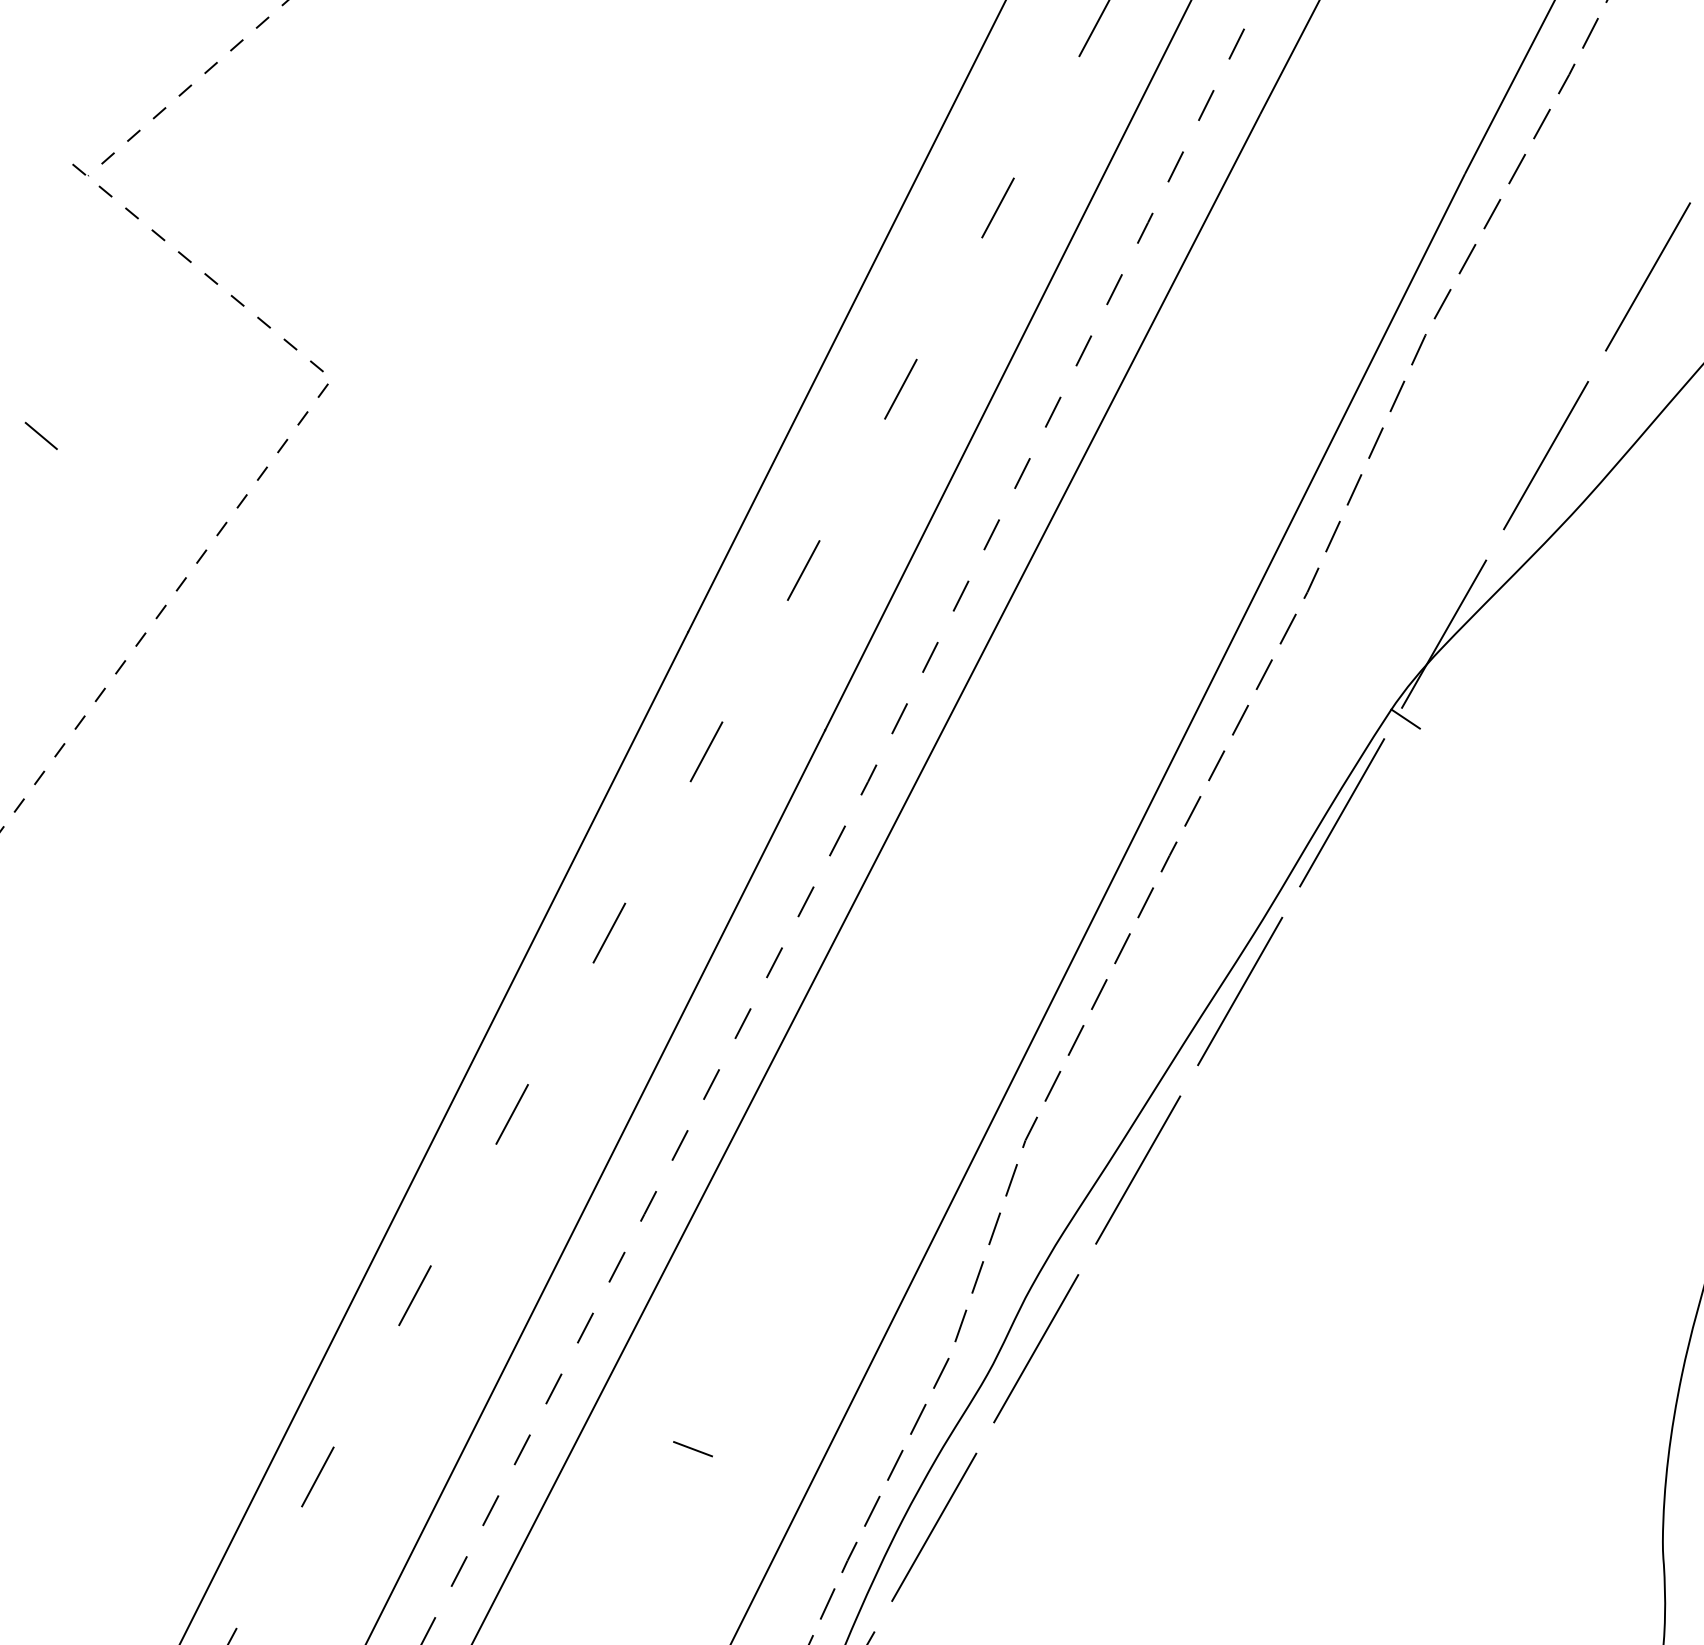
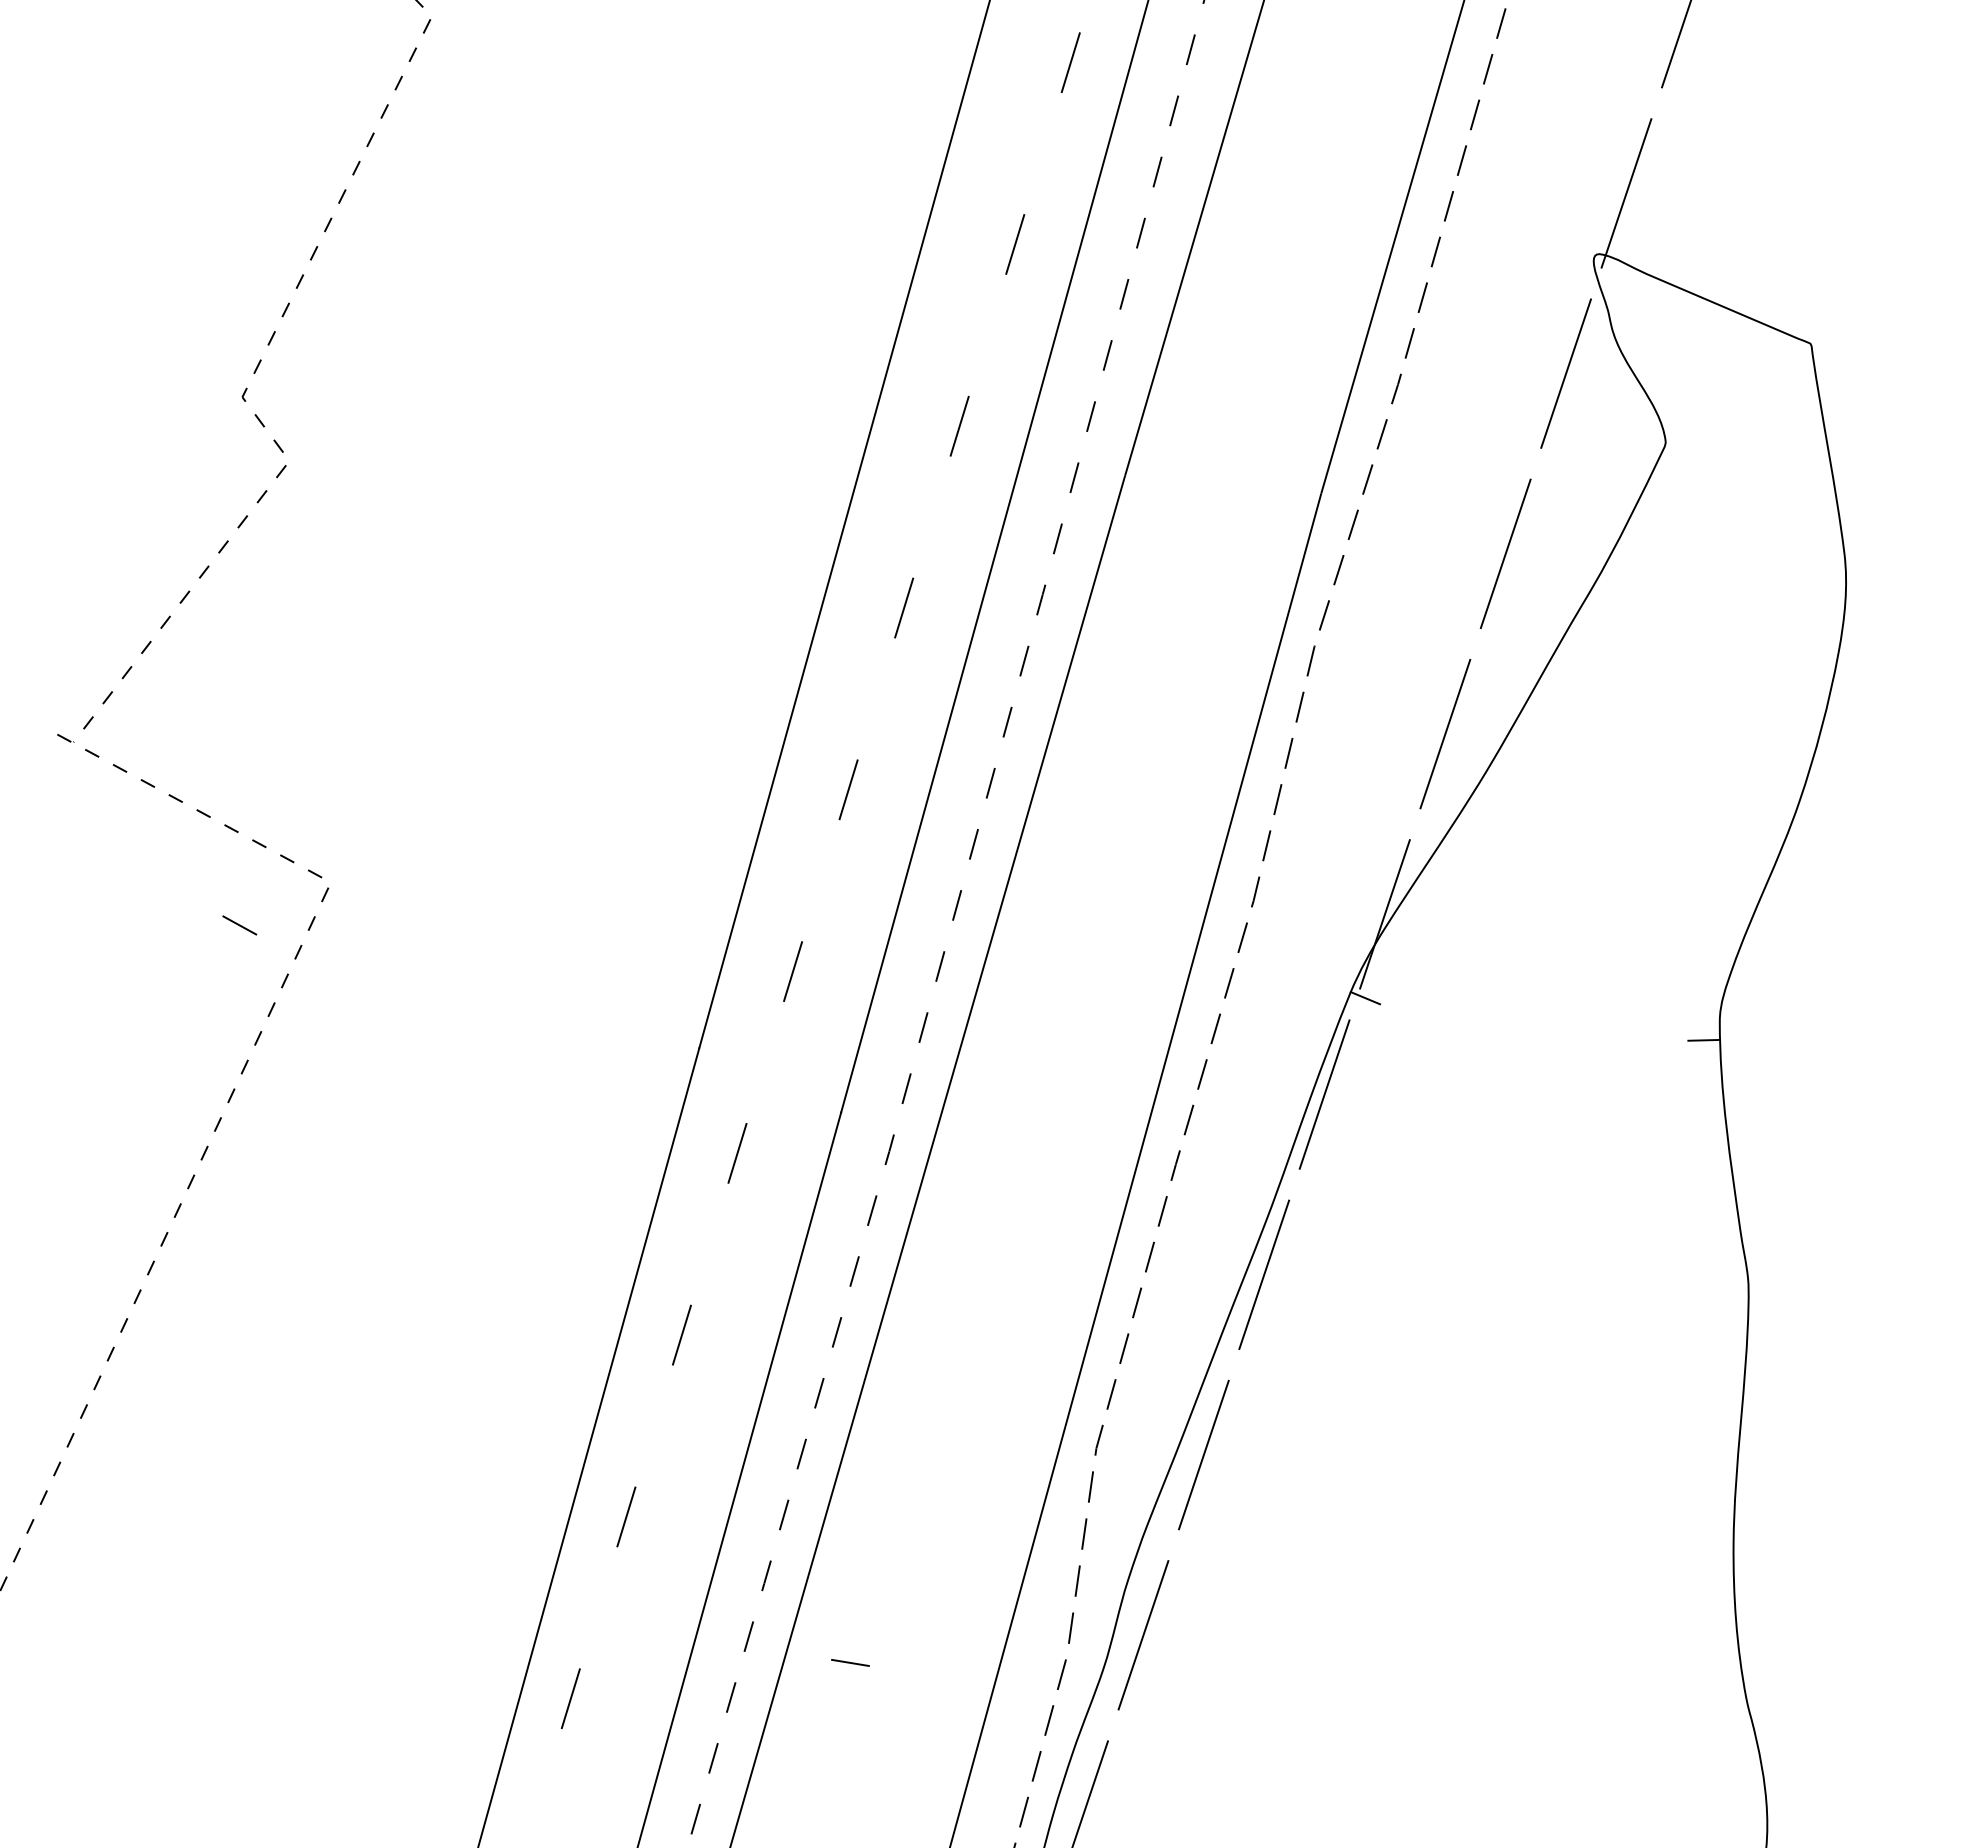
line: (41, 435) -> (239, 925), moved
line: (693, 1448) -> (850, 1662), moved

